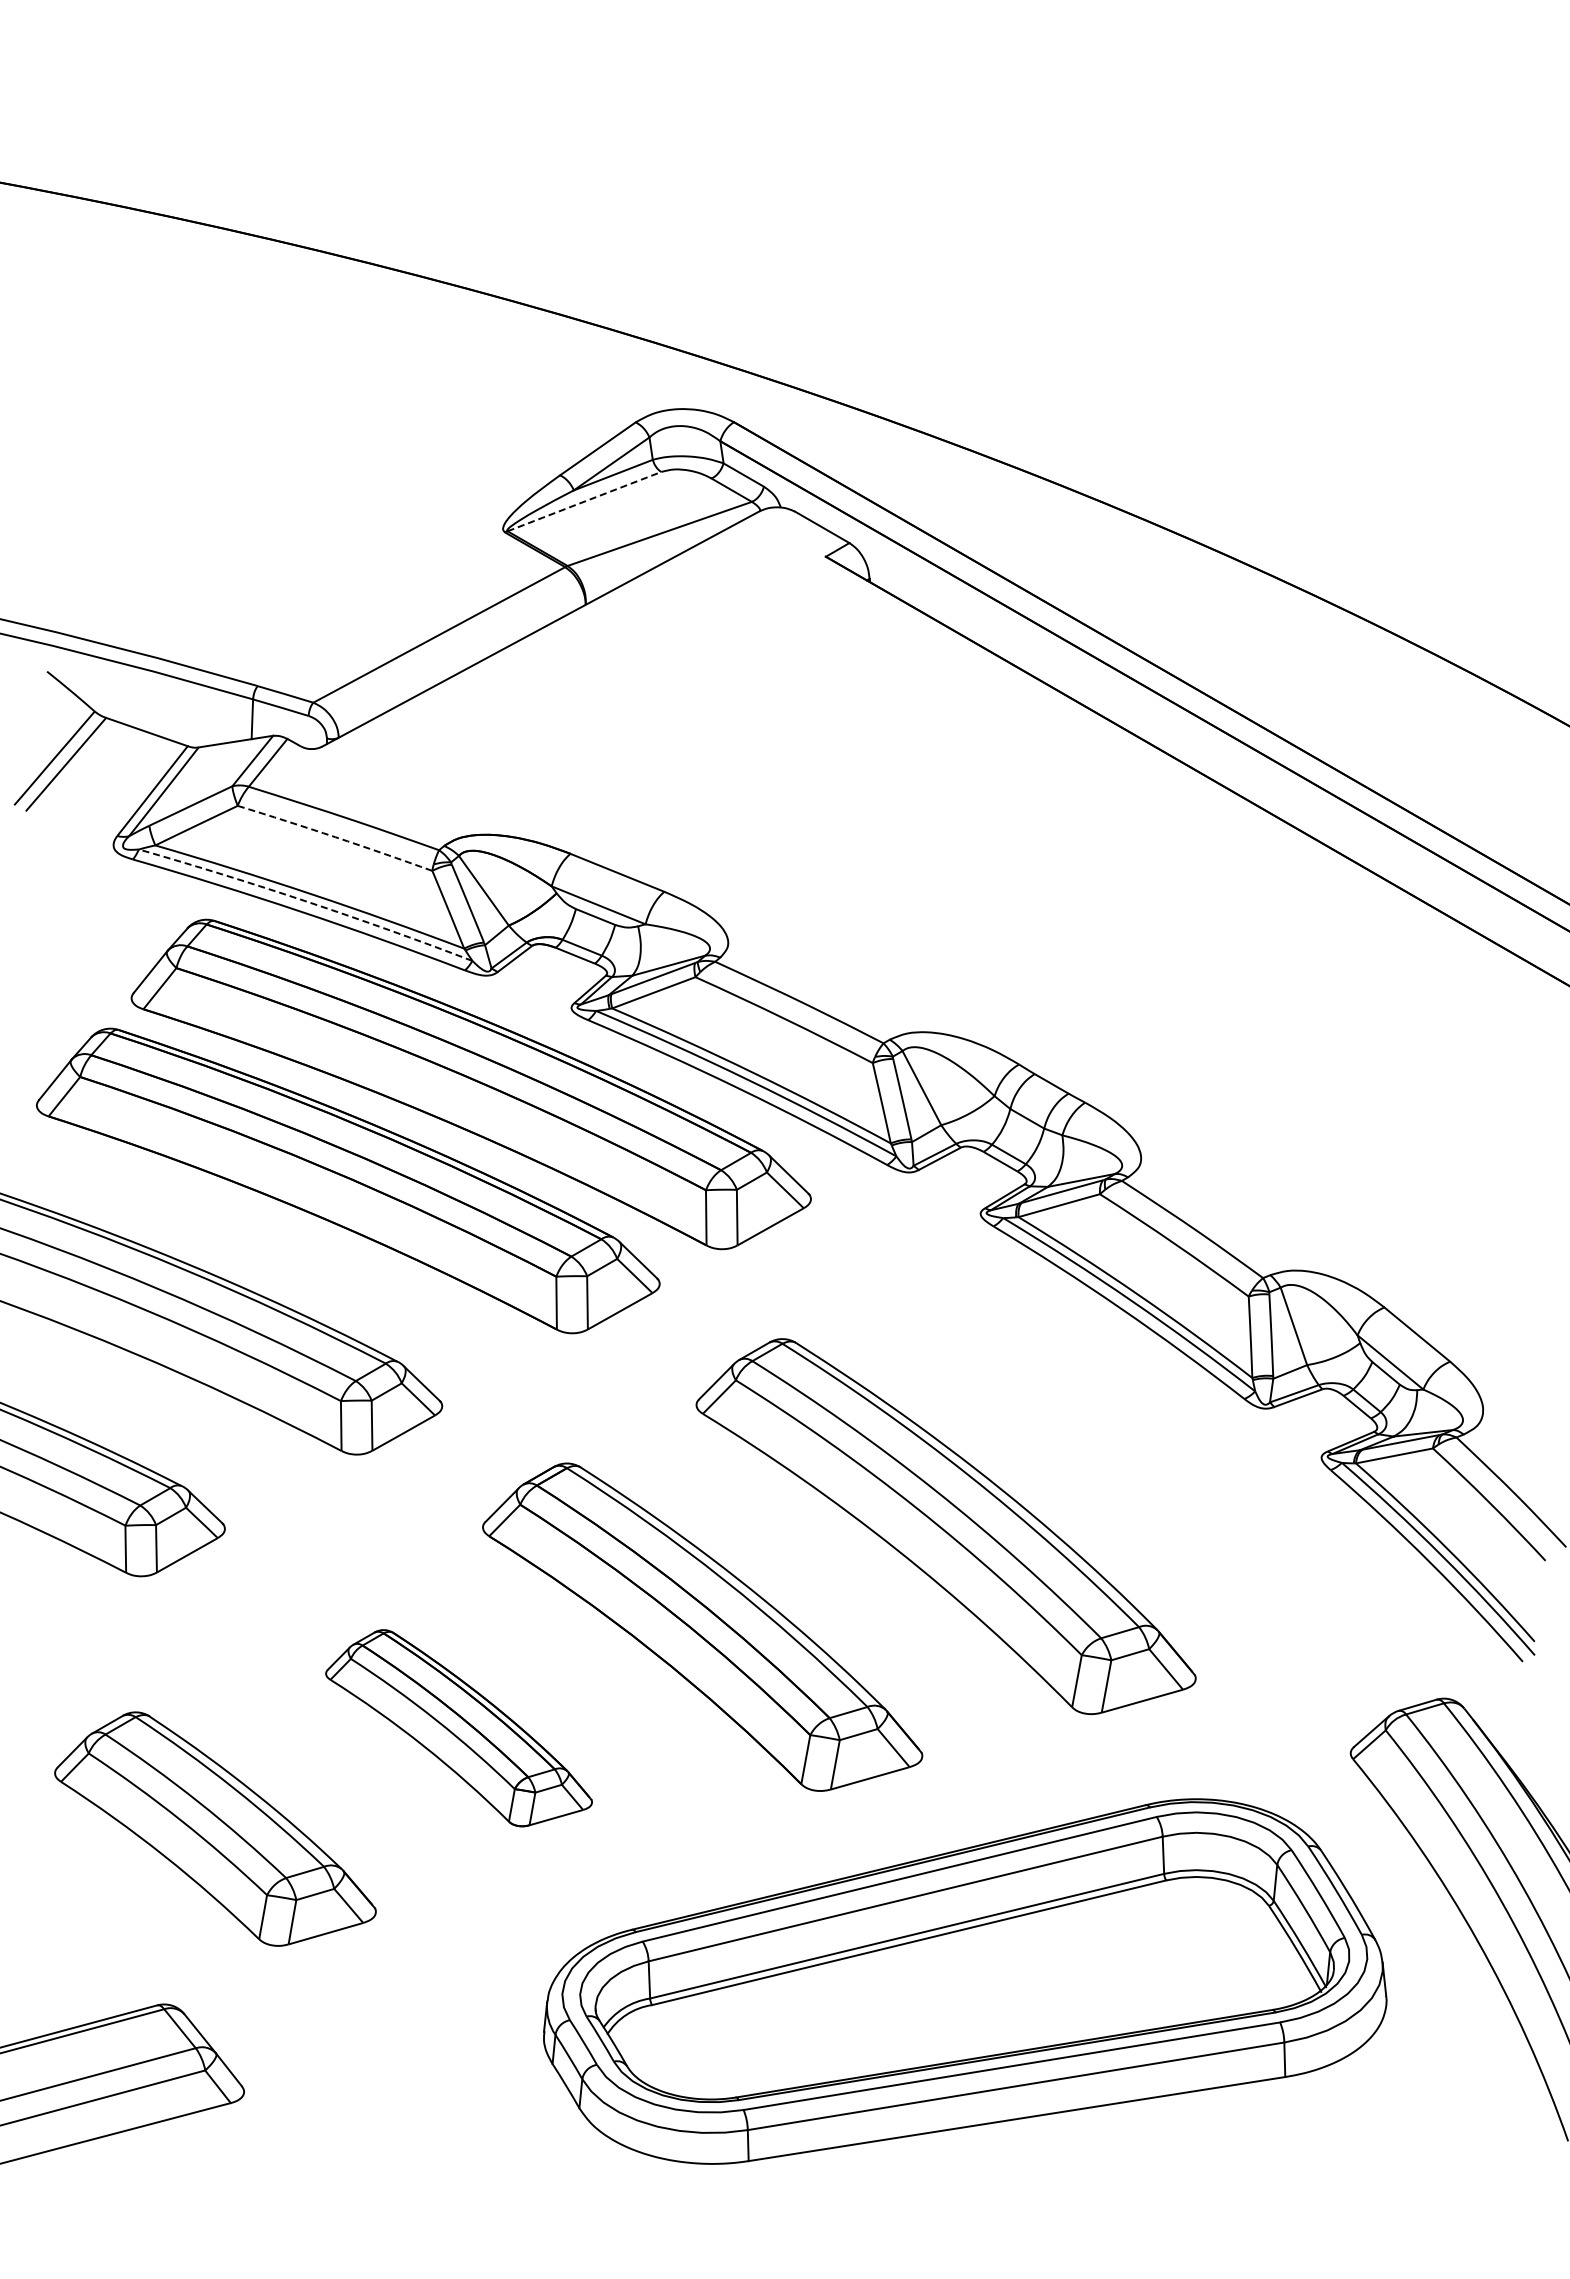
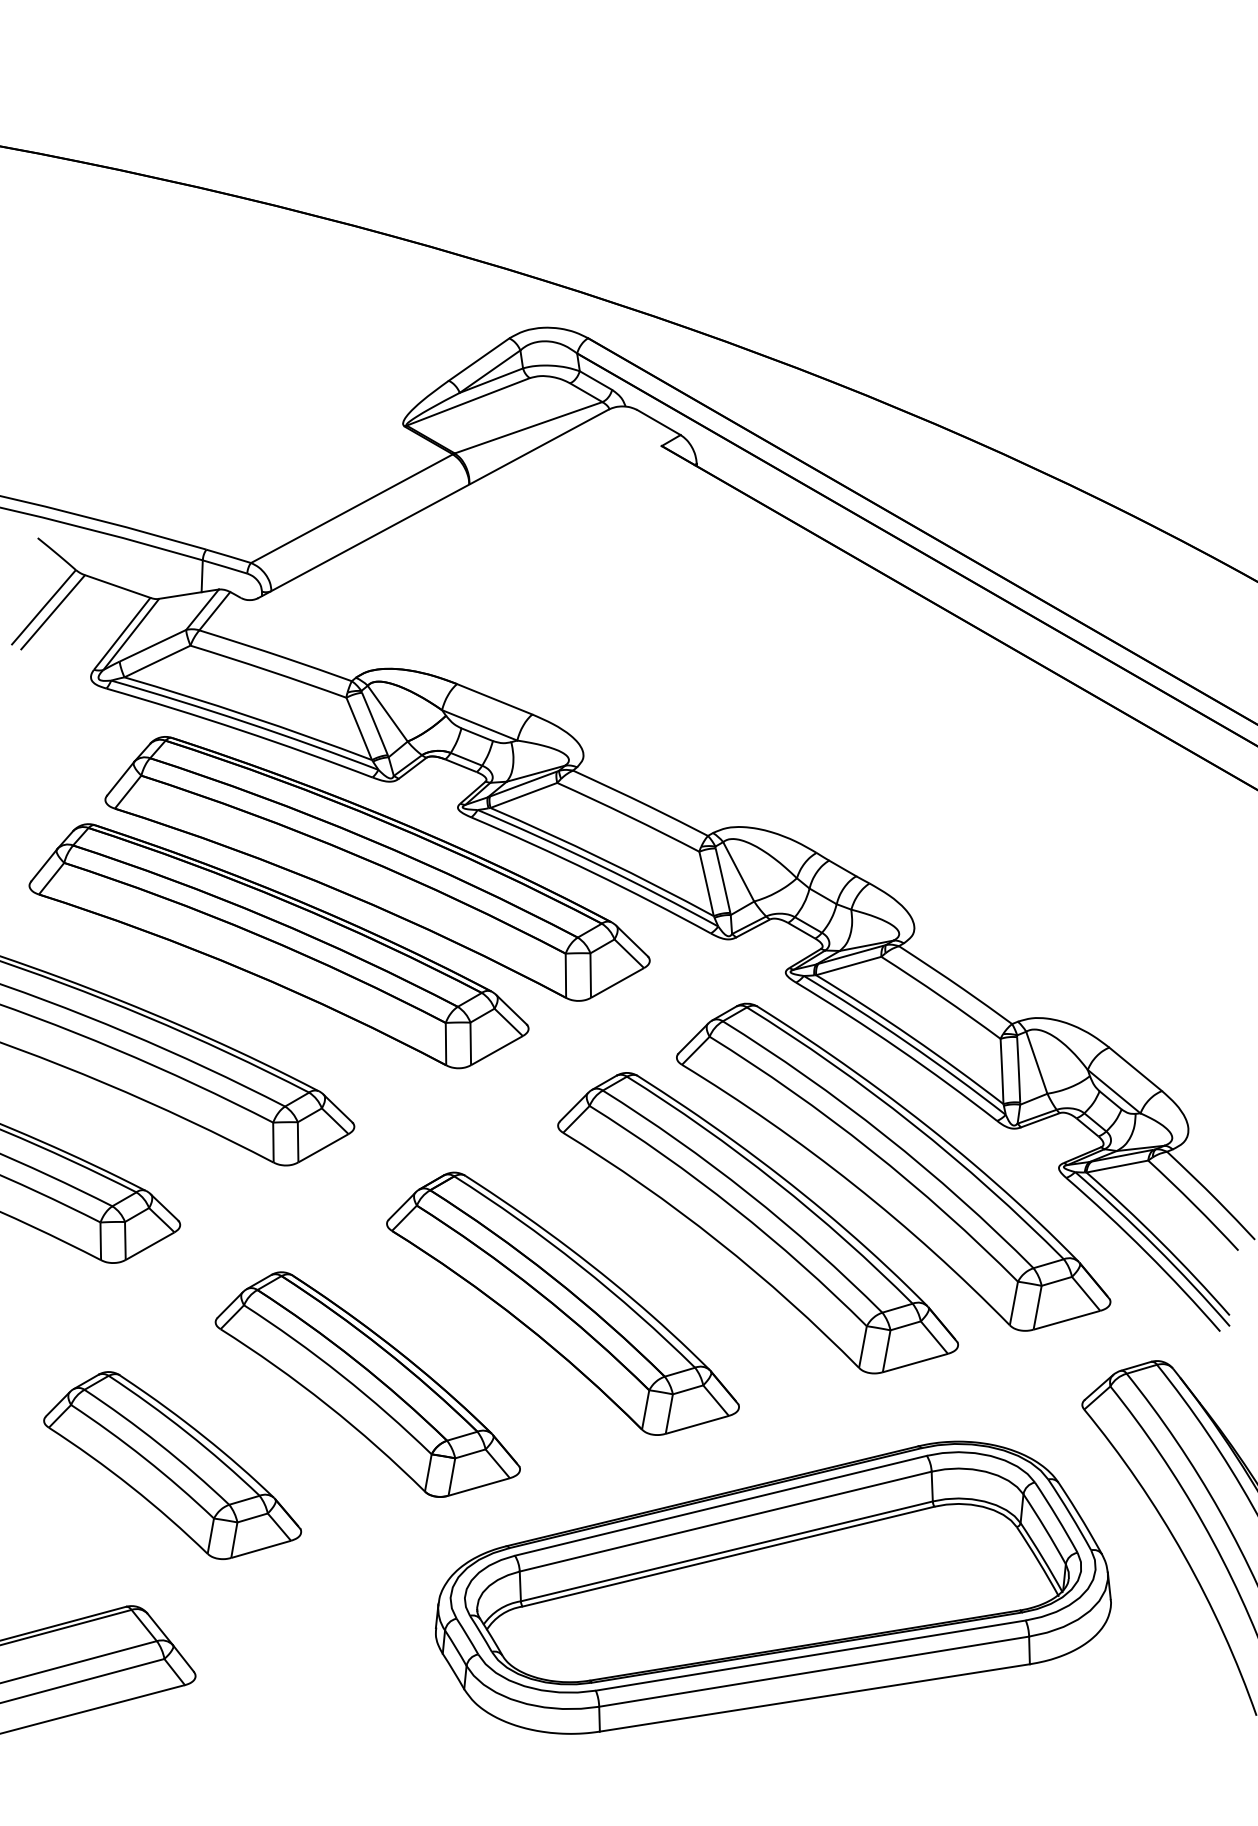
line: (584, 501) -> (468, 401), dashed -> solid
arc: (335, 837) -> (268, 671), dashed -> solid
arc: (306, 901) -> (245, 722), dashed -> solid
part: (1114, 1456) -> (893, 1167), added
part: (458, 1728) -> (367, 1384), size x1.43

